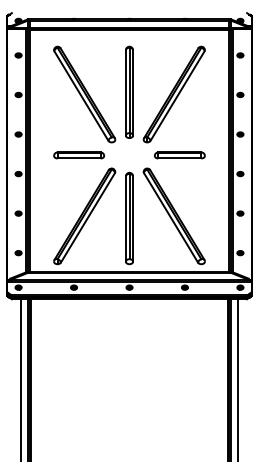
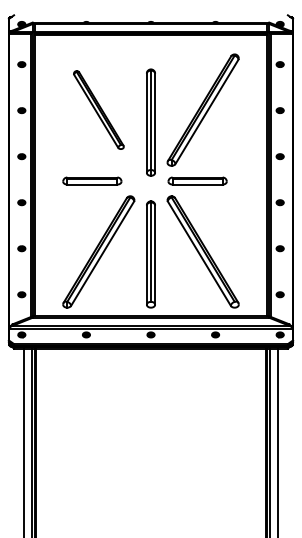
part: (129, 92) -> (150, 122), moved
part: (84, 94) -> (98, 109), size x0.7
part: (179, 154) -> (197, 180), moved

